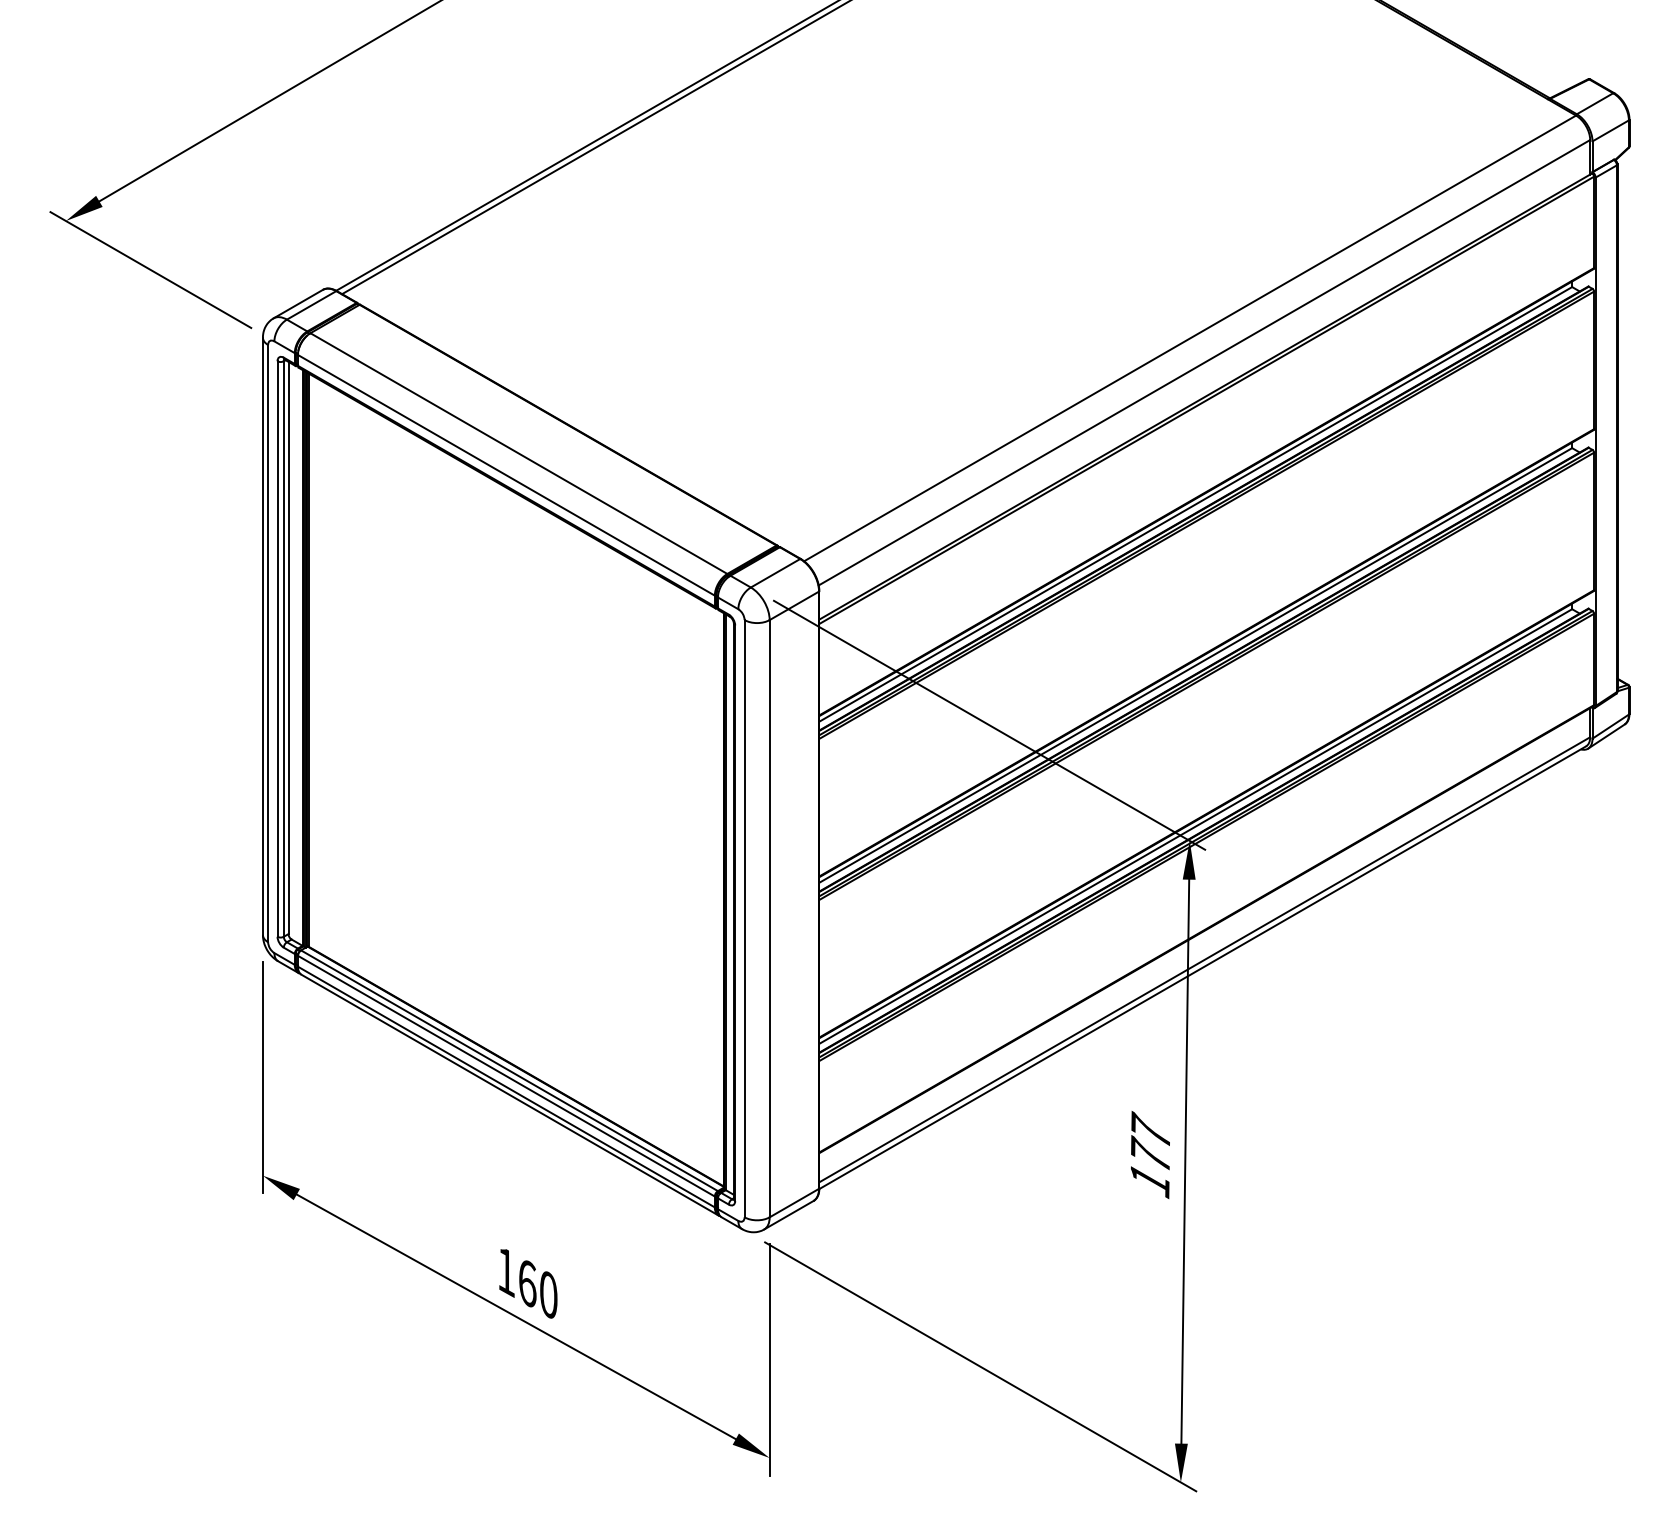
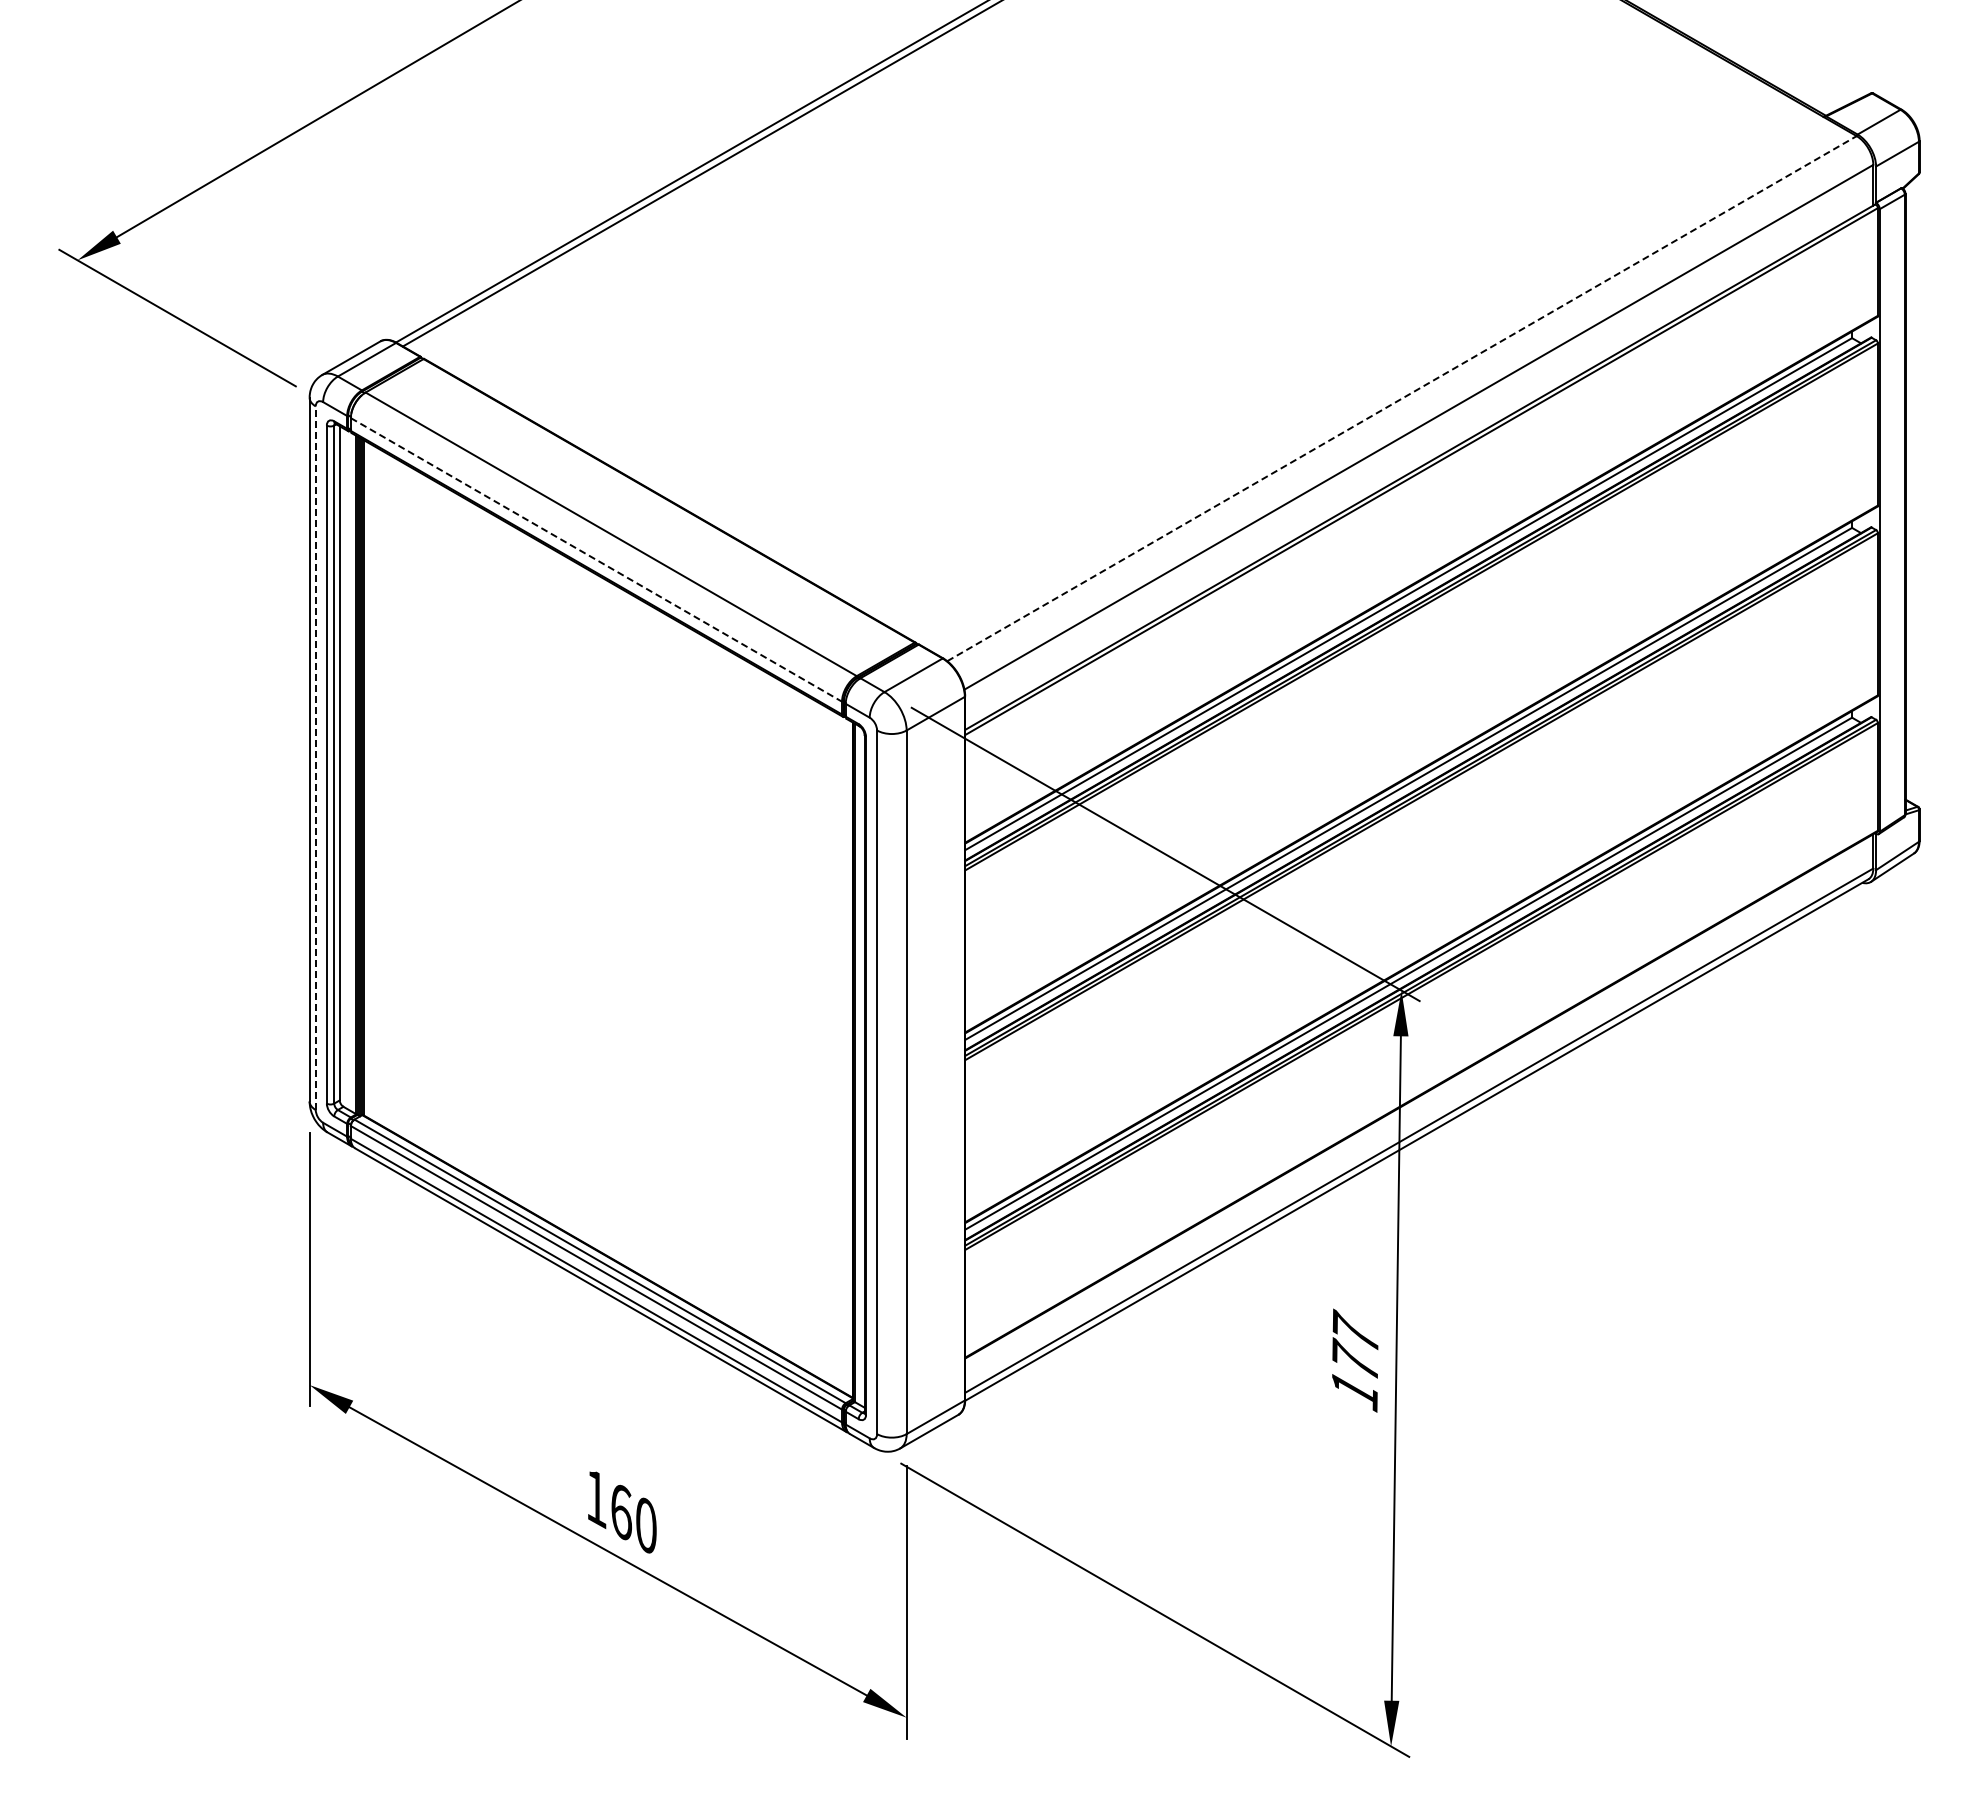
line: (1190, 338) -> (1402, 398), solid -> dashed
line: (506, 474) -> (596, 559), solid -> dashed
line: (267, 643) -> (315, 758), solid -> dashed

